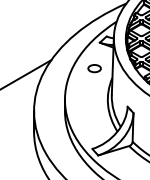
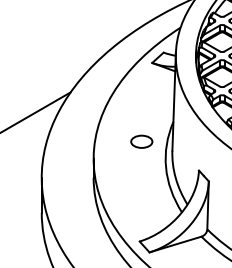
part: (94, 68) -> (141, 141), moved

